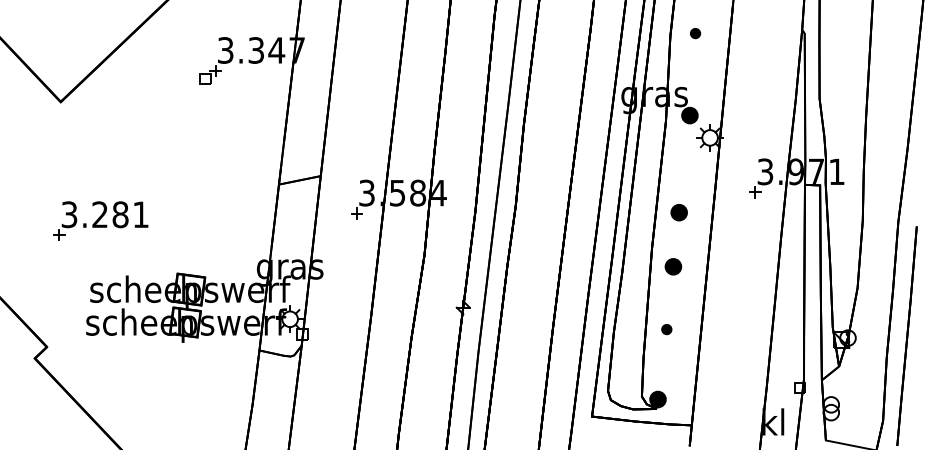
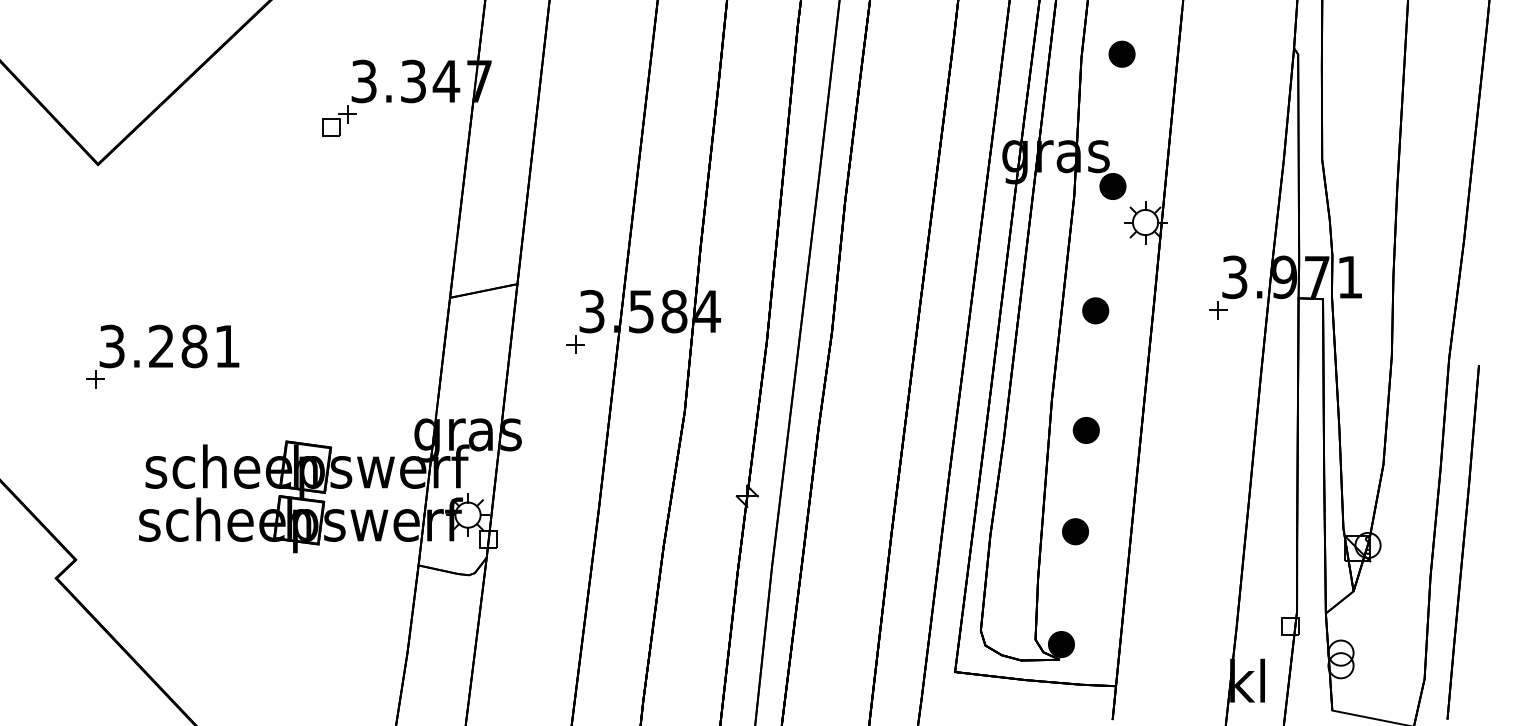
part: (695, 33) -> (1121, 54), size x1.67
part: (678, 212) -> (1094, 310), moved
part: (666, 329) -> (1075, 531), size x1.67

